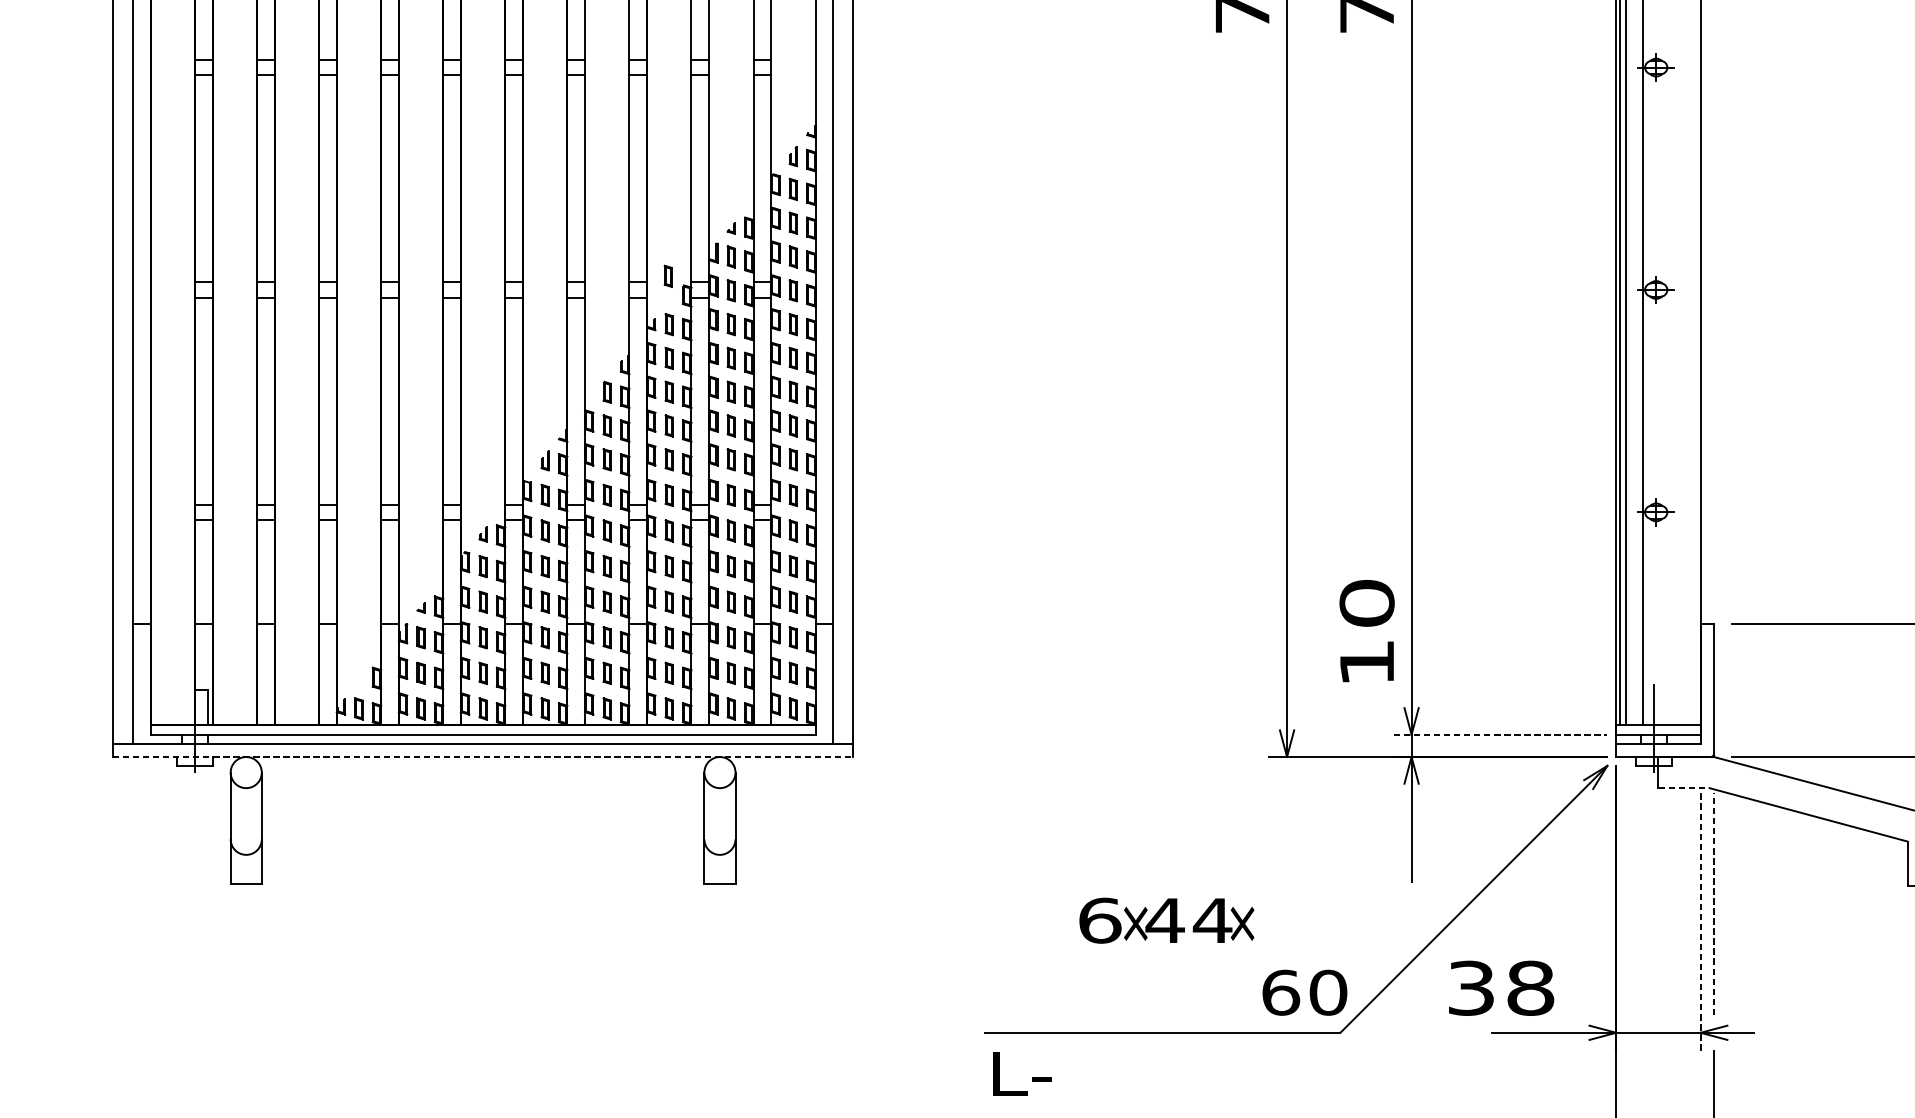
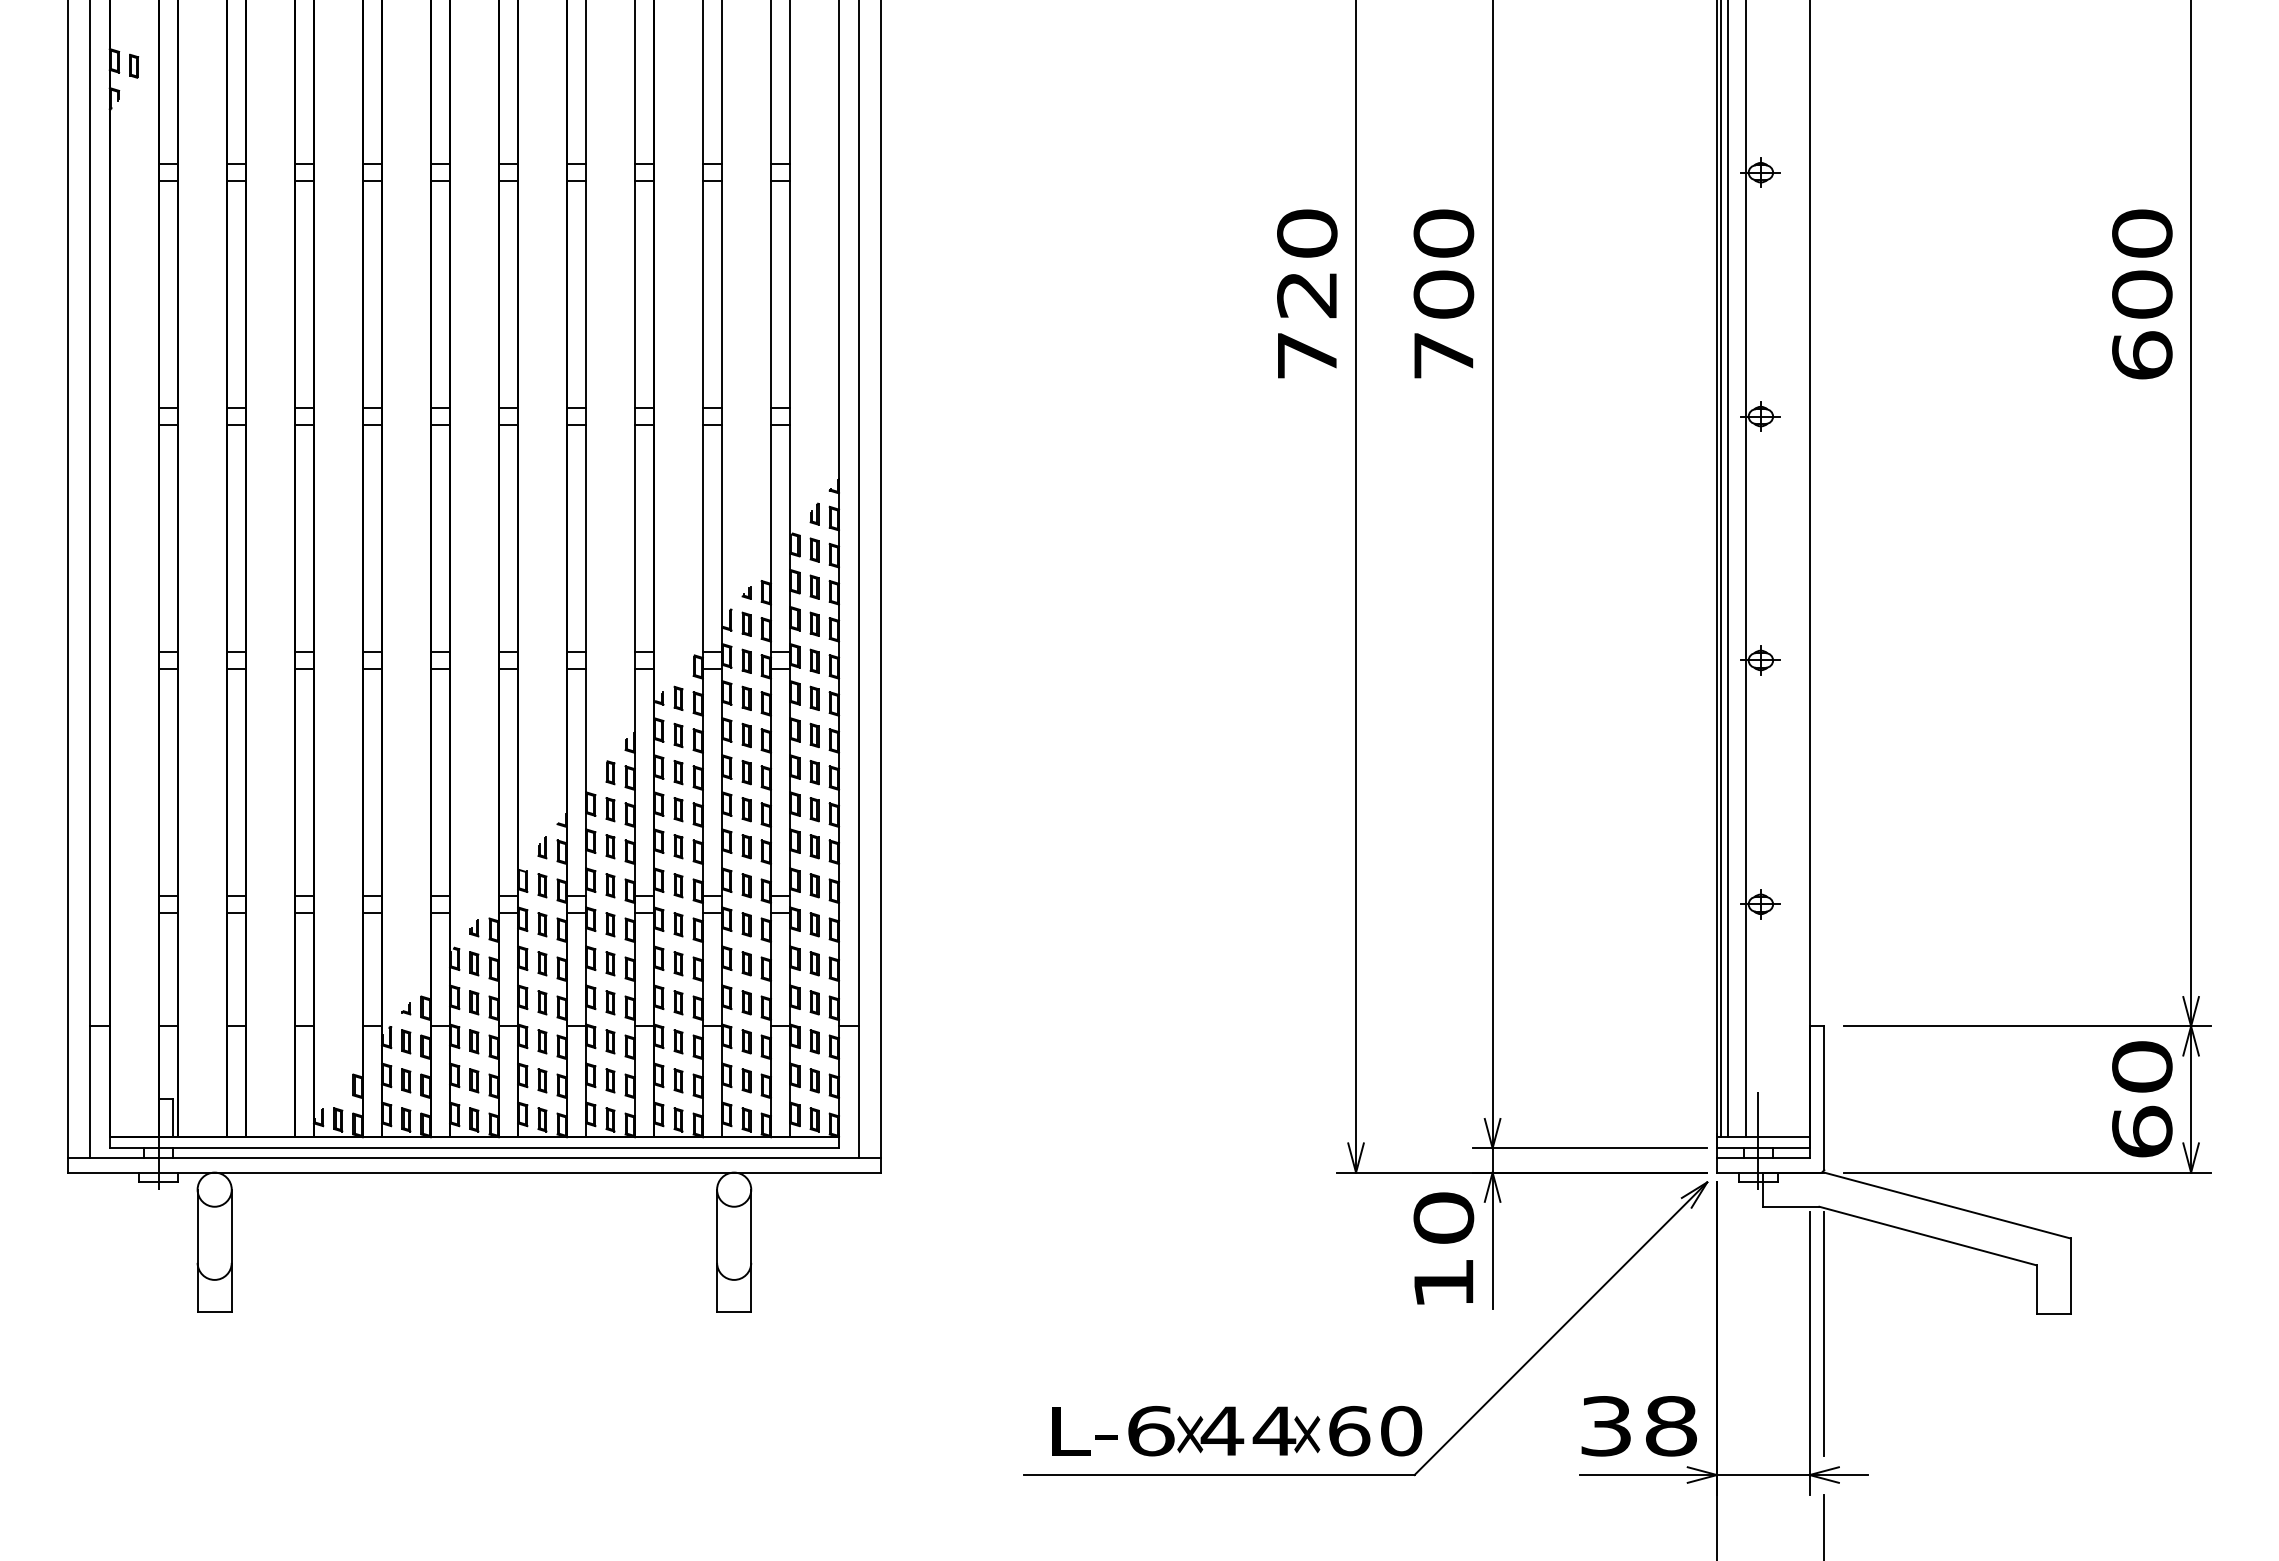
part: (668, 276) -> (677, 645), removed
text: (1366, 631) -> (1443, 1248), moved
line: (1500, 735) -> (1590, 1148), dashed -> solid
line: (483, 756) -> (474, 1172), dashed -> solid
line: (1684, 787) -> (1791, 1206), dashed -> solid
line: (1714, 903) -> (1824, 1333), dashed -> solid
text: (1167, 921) -> (1224, 1431), moved
line: (1700, 921) -> (1809, 1352), dashed -> solid
text: (1500, 988) -> (1638, 1426), moved
text: (1022, 1074) -> (1084, 1431), moved

